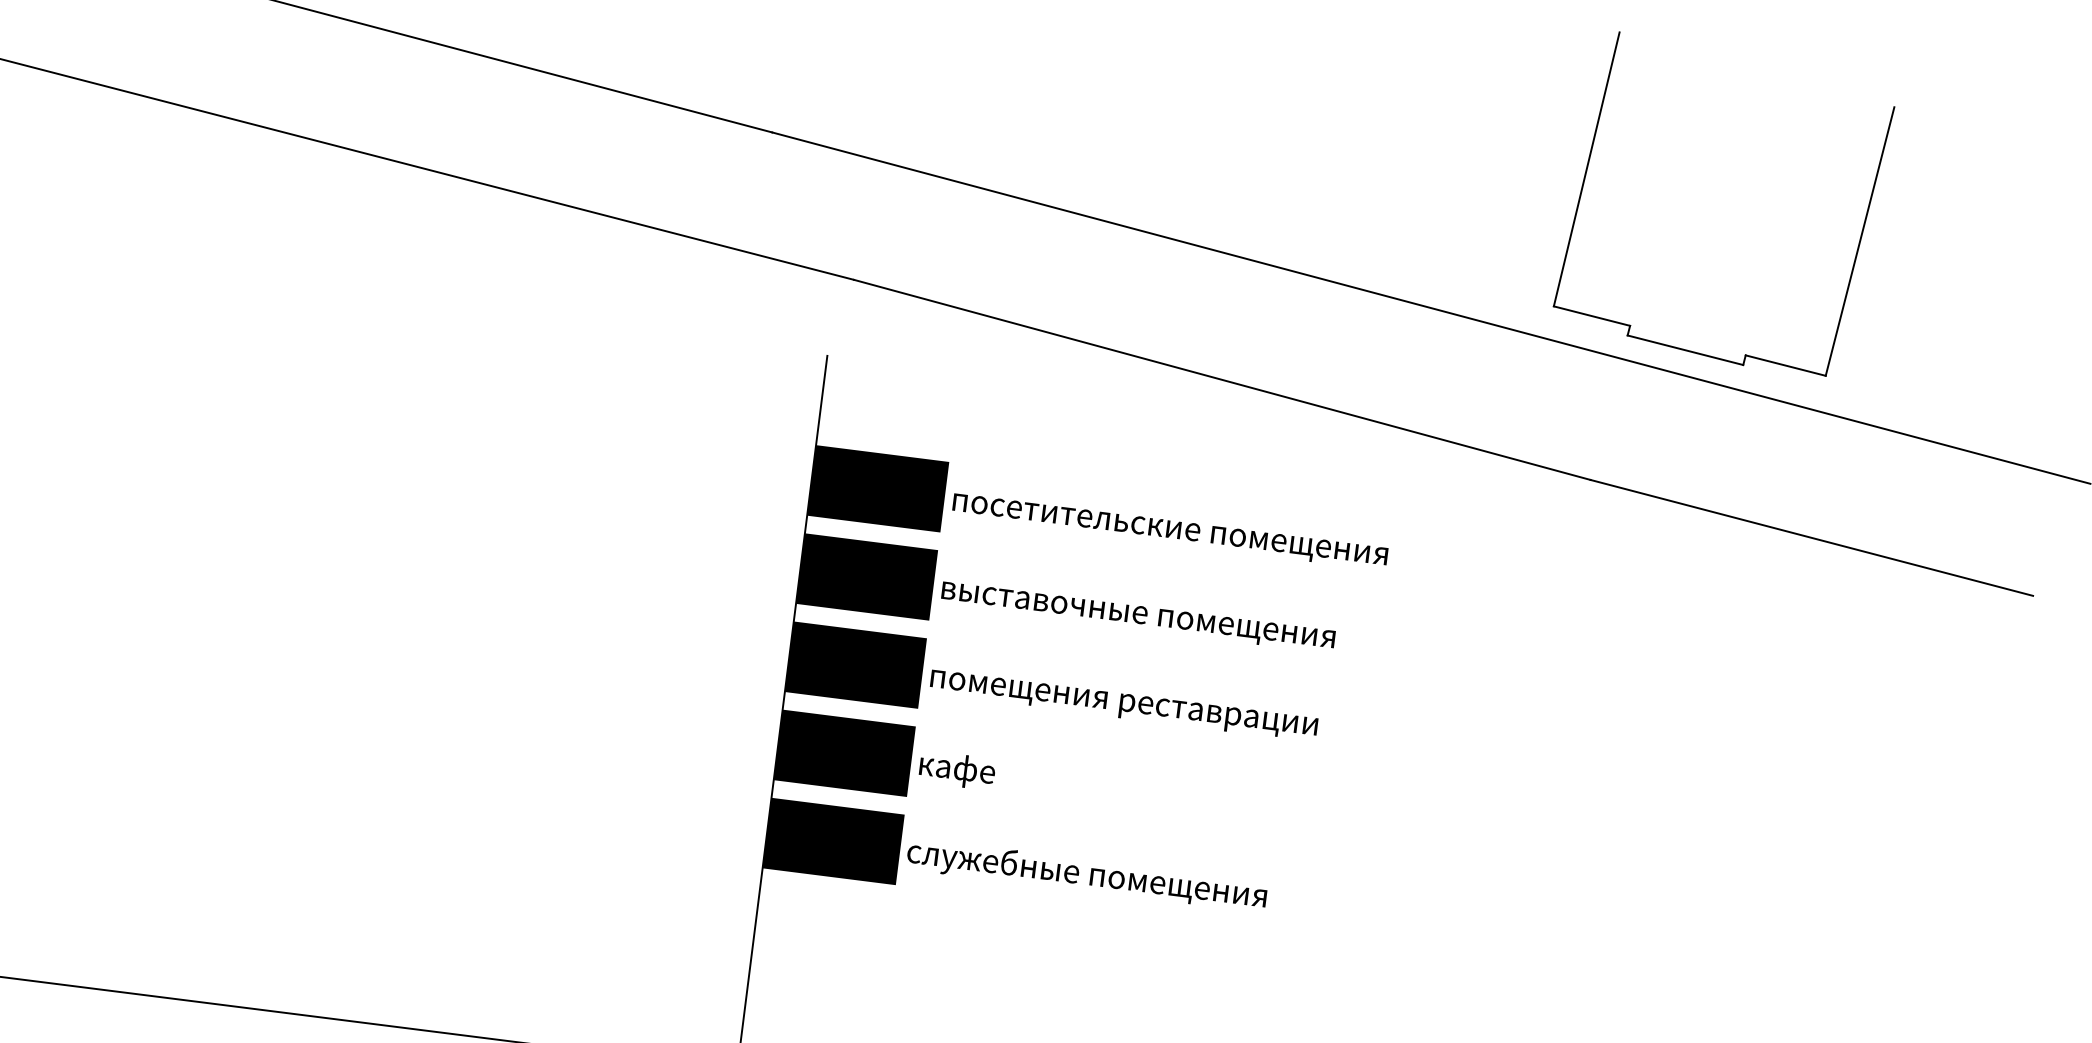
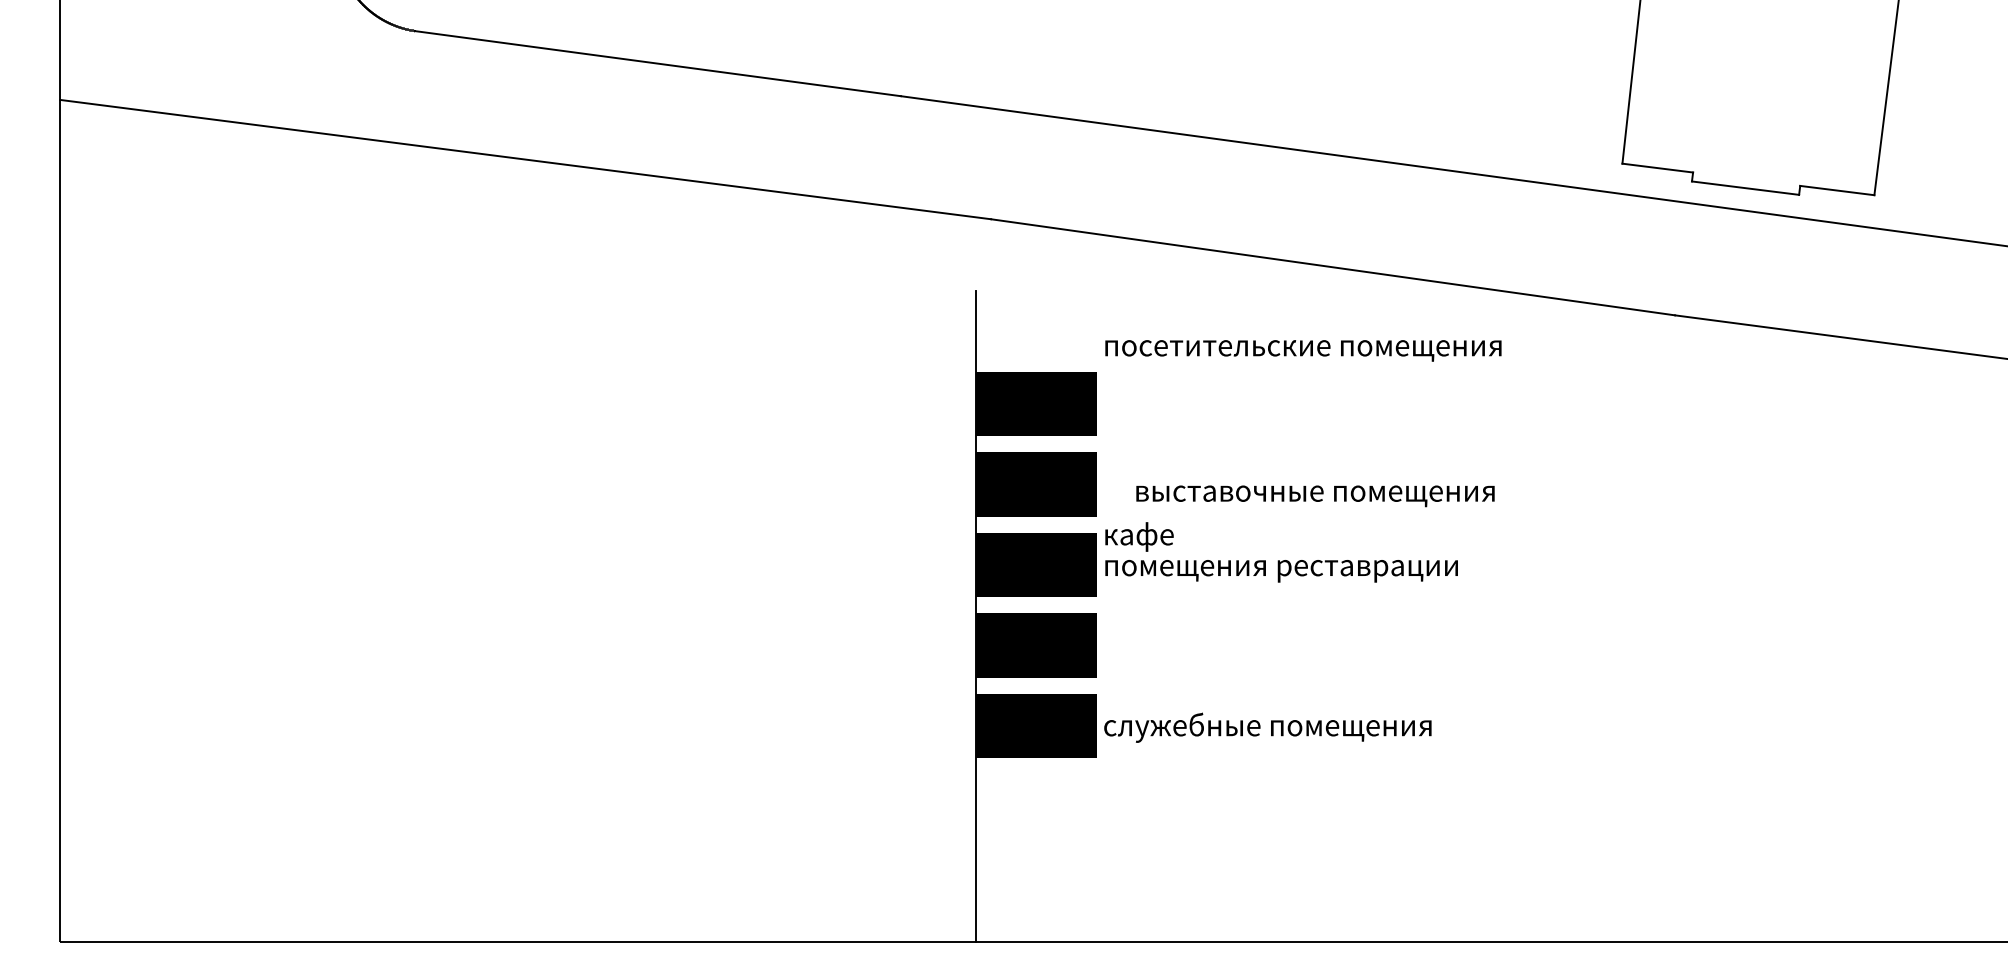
text: (1170, 531) -> (1303, 350), moved
text: (1138, 617) -> (1315, 496), moved
text: (957, 769) -> (1139, 536), moved

